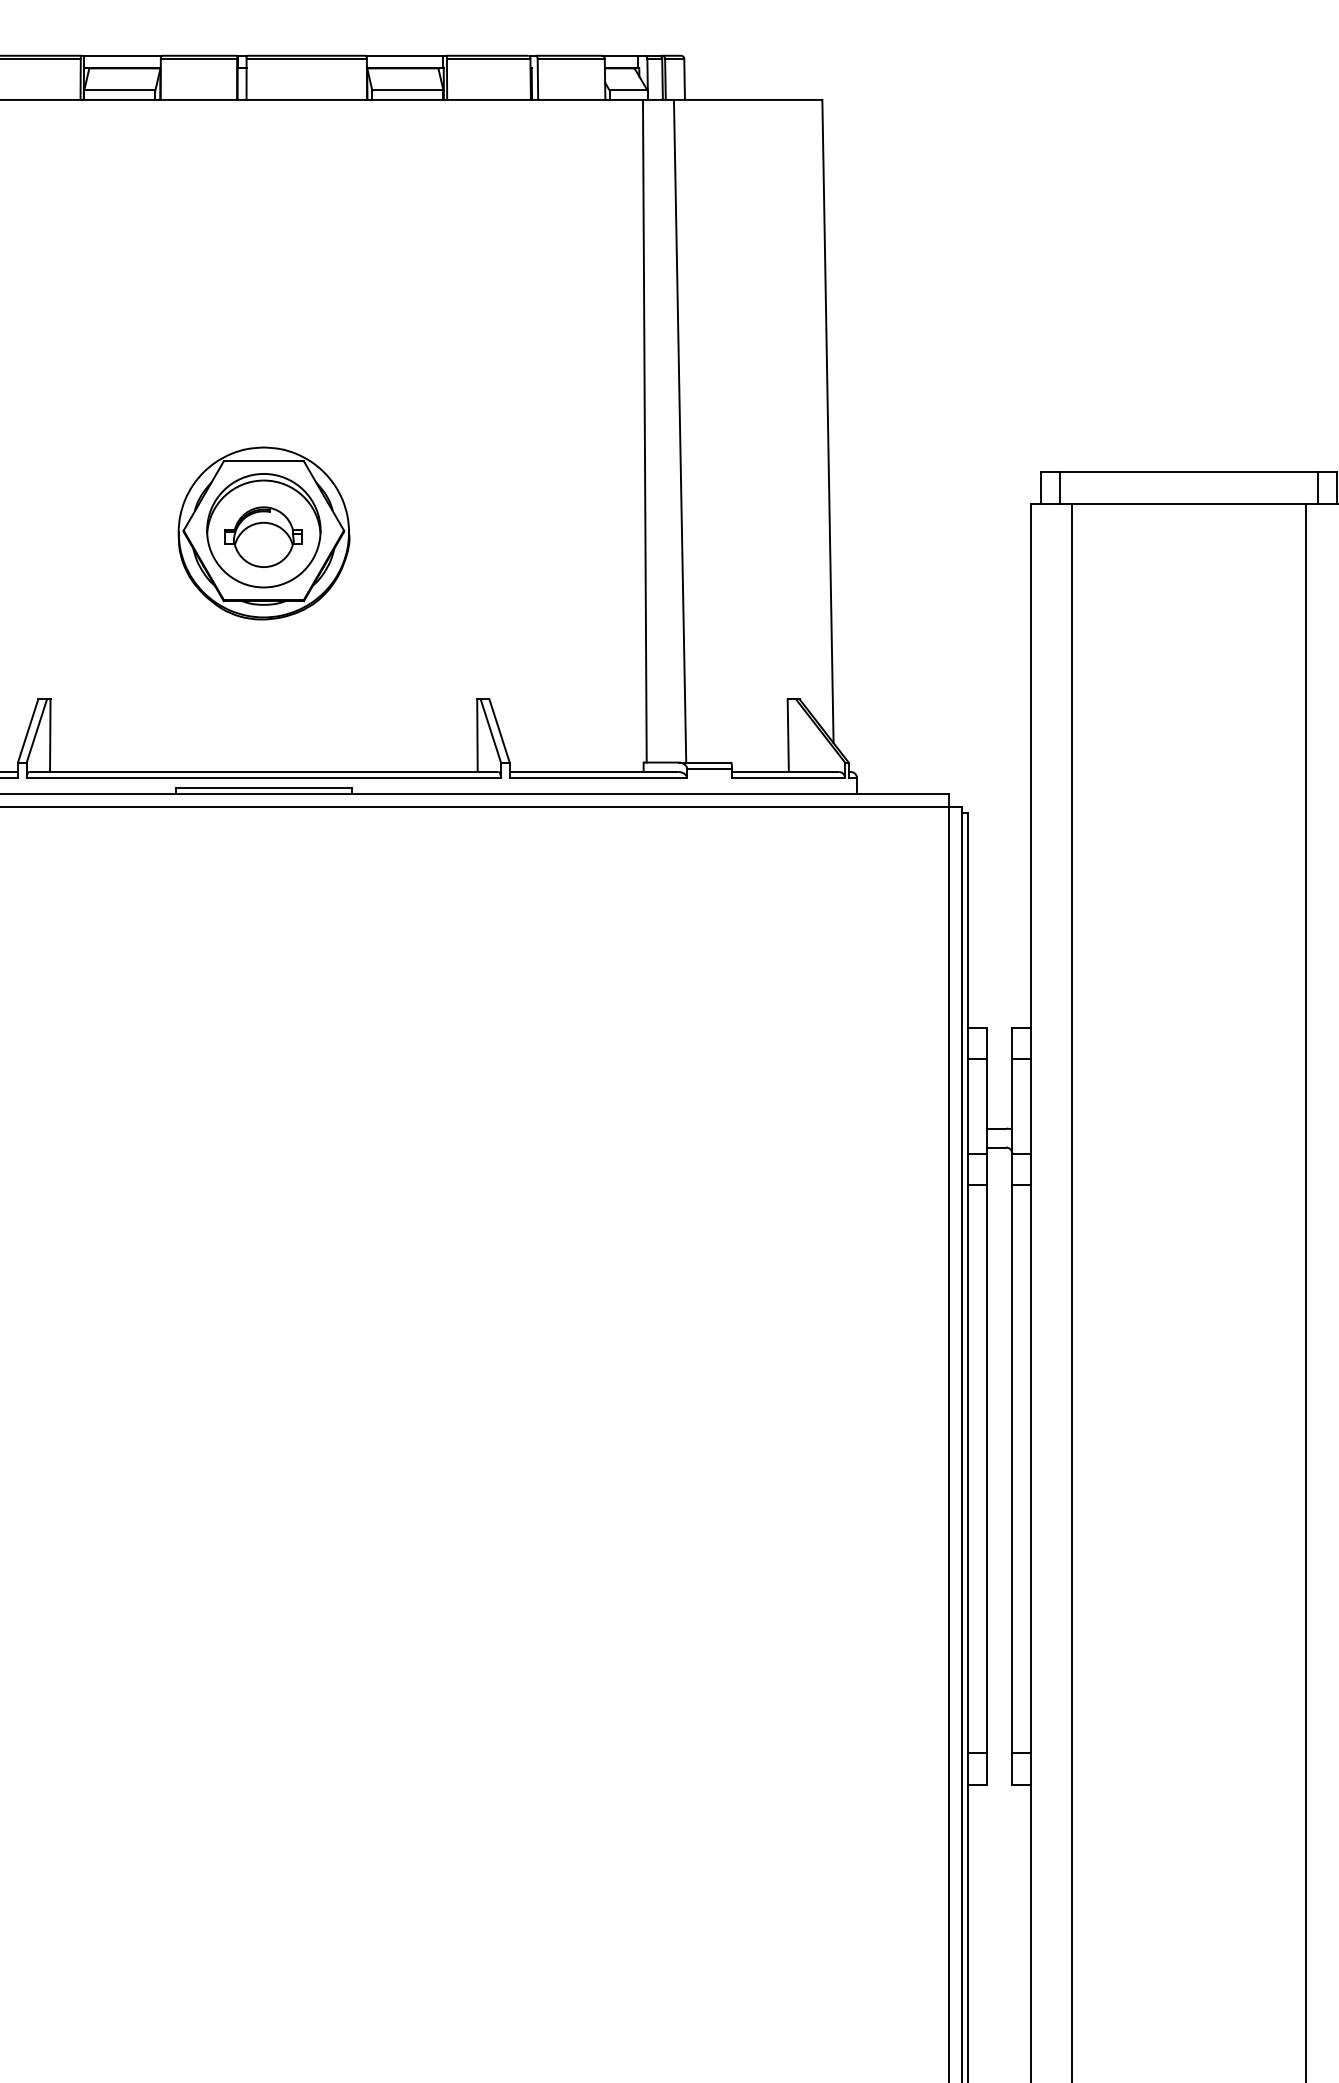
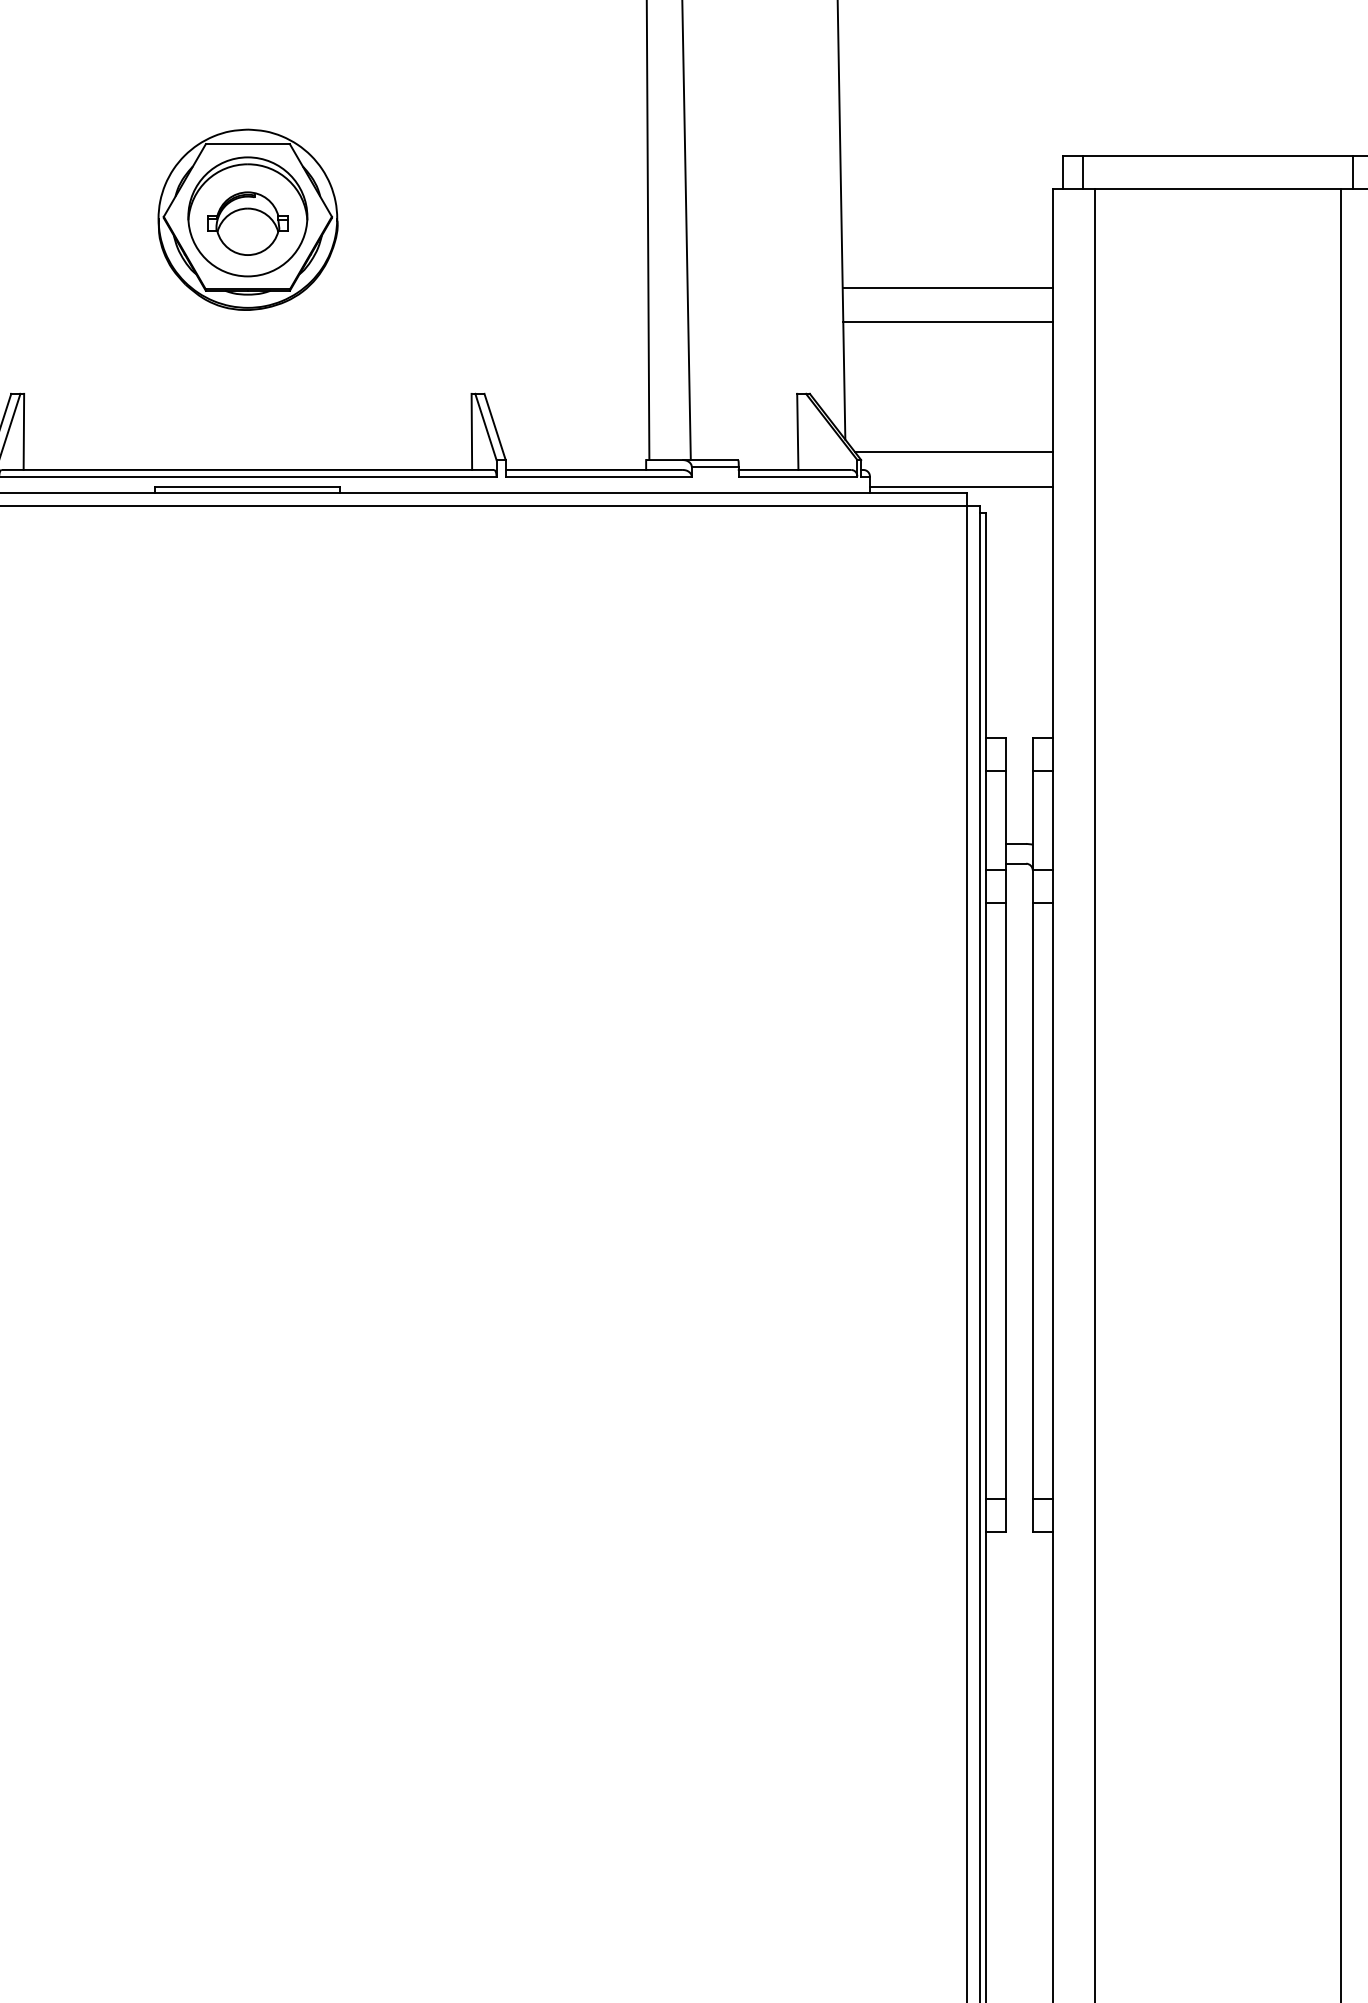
line: (931, 598) -> (948, 287), added
line: (931, 631) -> (948, 322), added
line: (936, 754) -> (953, 451), added
line: (944, 787) -> (961, 486), added

